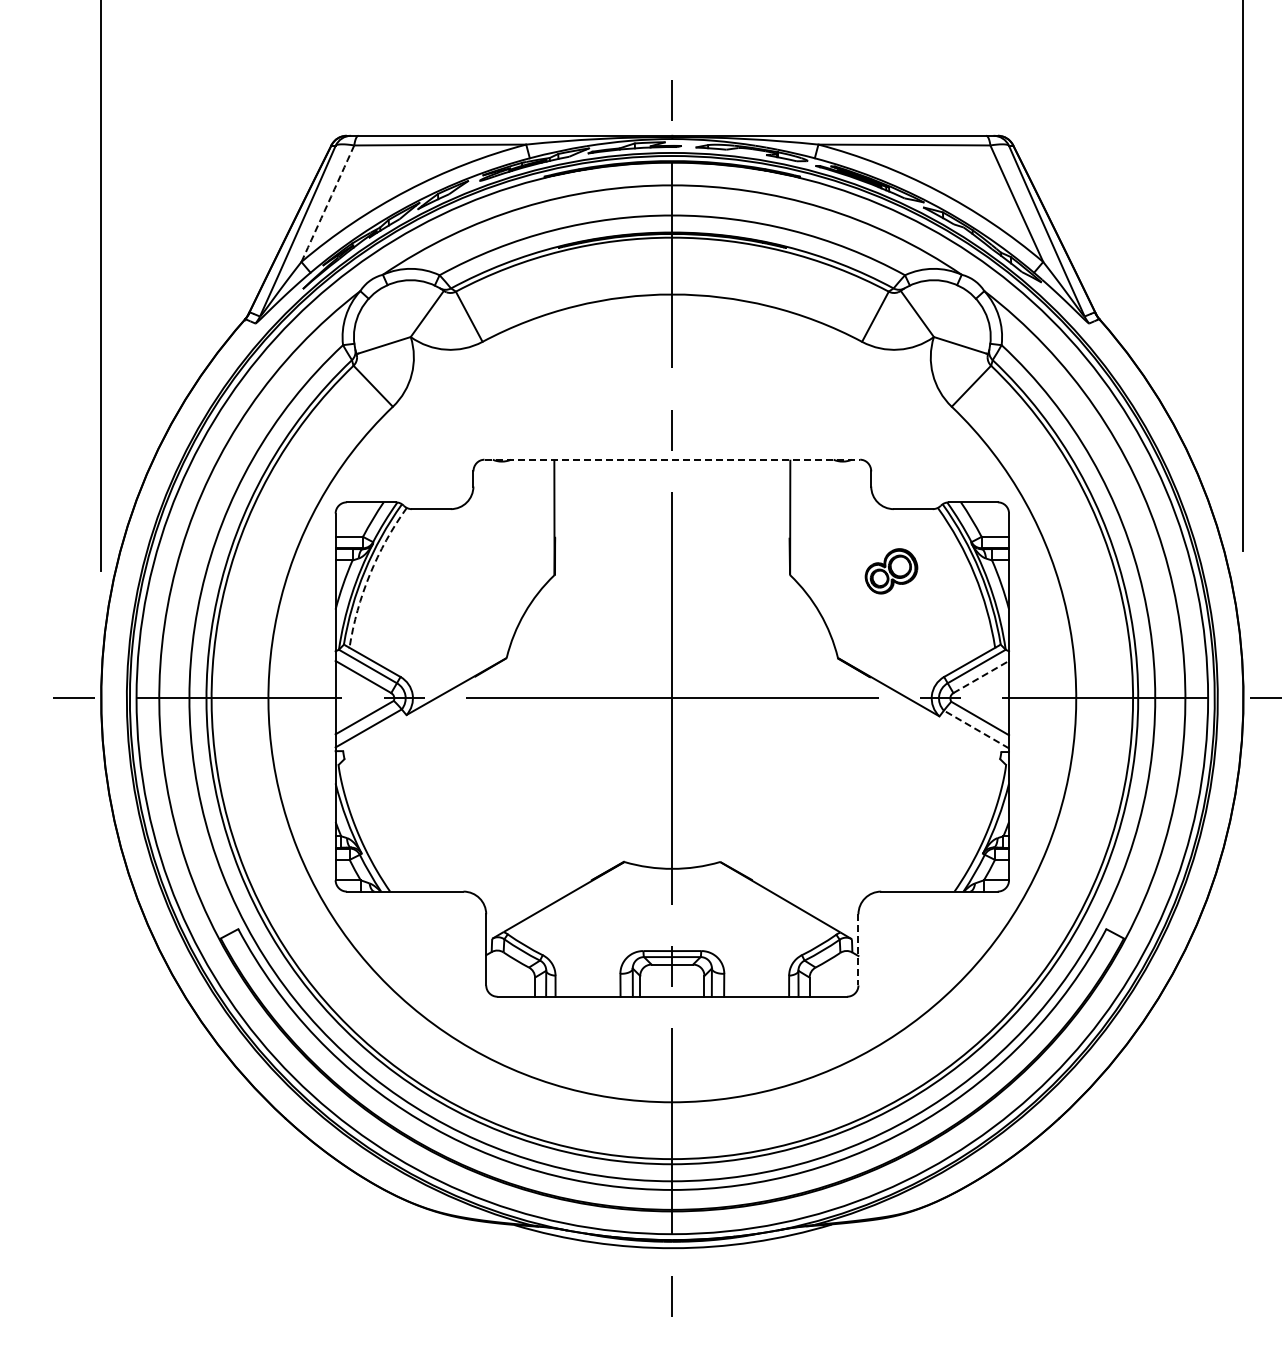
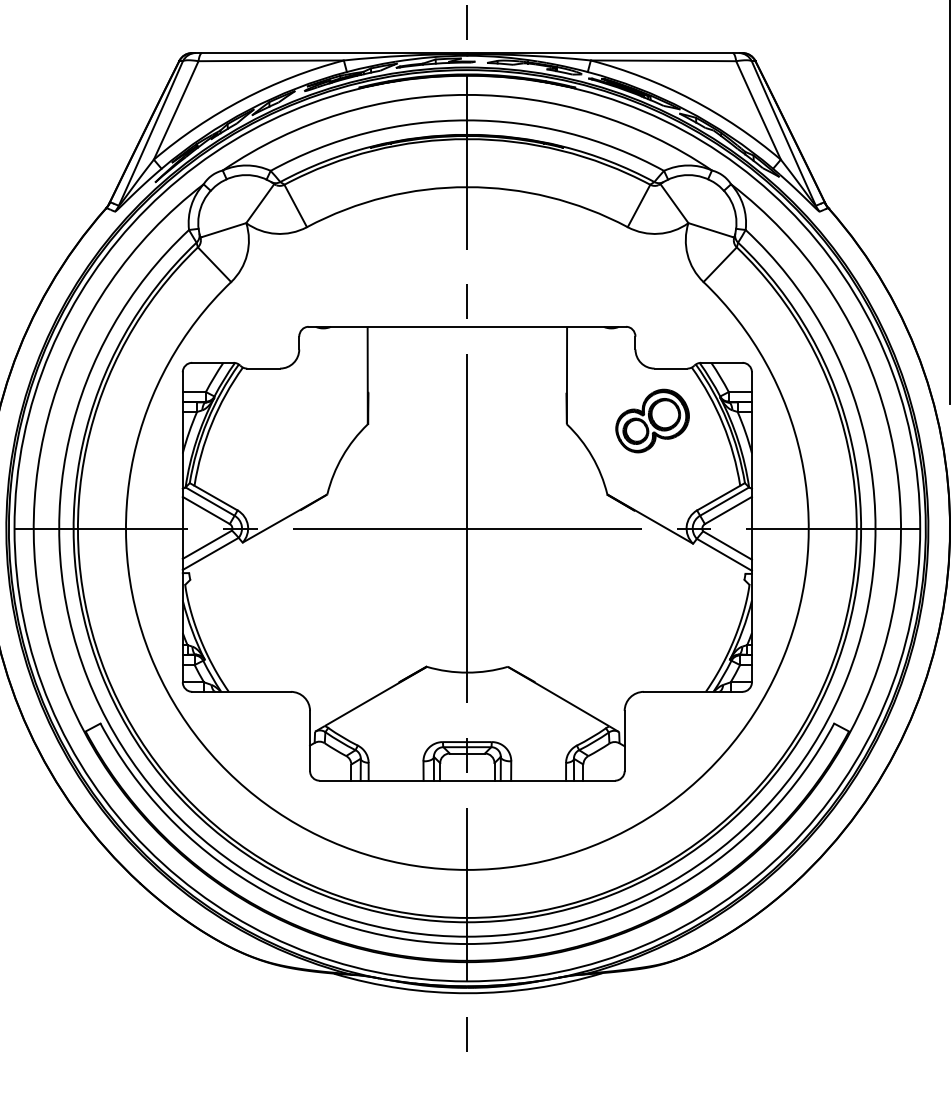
arc: (327, 203) -> (175, 110), dashed -> solid
line: (672, 459) -> (467, 326), dashed -> solid
part: (891, 571) -> (652, 421), size x1.67
arc: (369, 574) -> (211, 423), dashed -> solid
line: (981, 676) -> (728, 510), dashed -> solid
line: (976, 729) -> (724, 554), dashed -> solid
line: (858, 949) -> (624, 740), dashed -> solid

